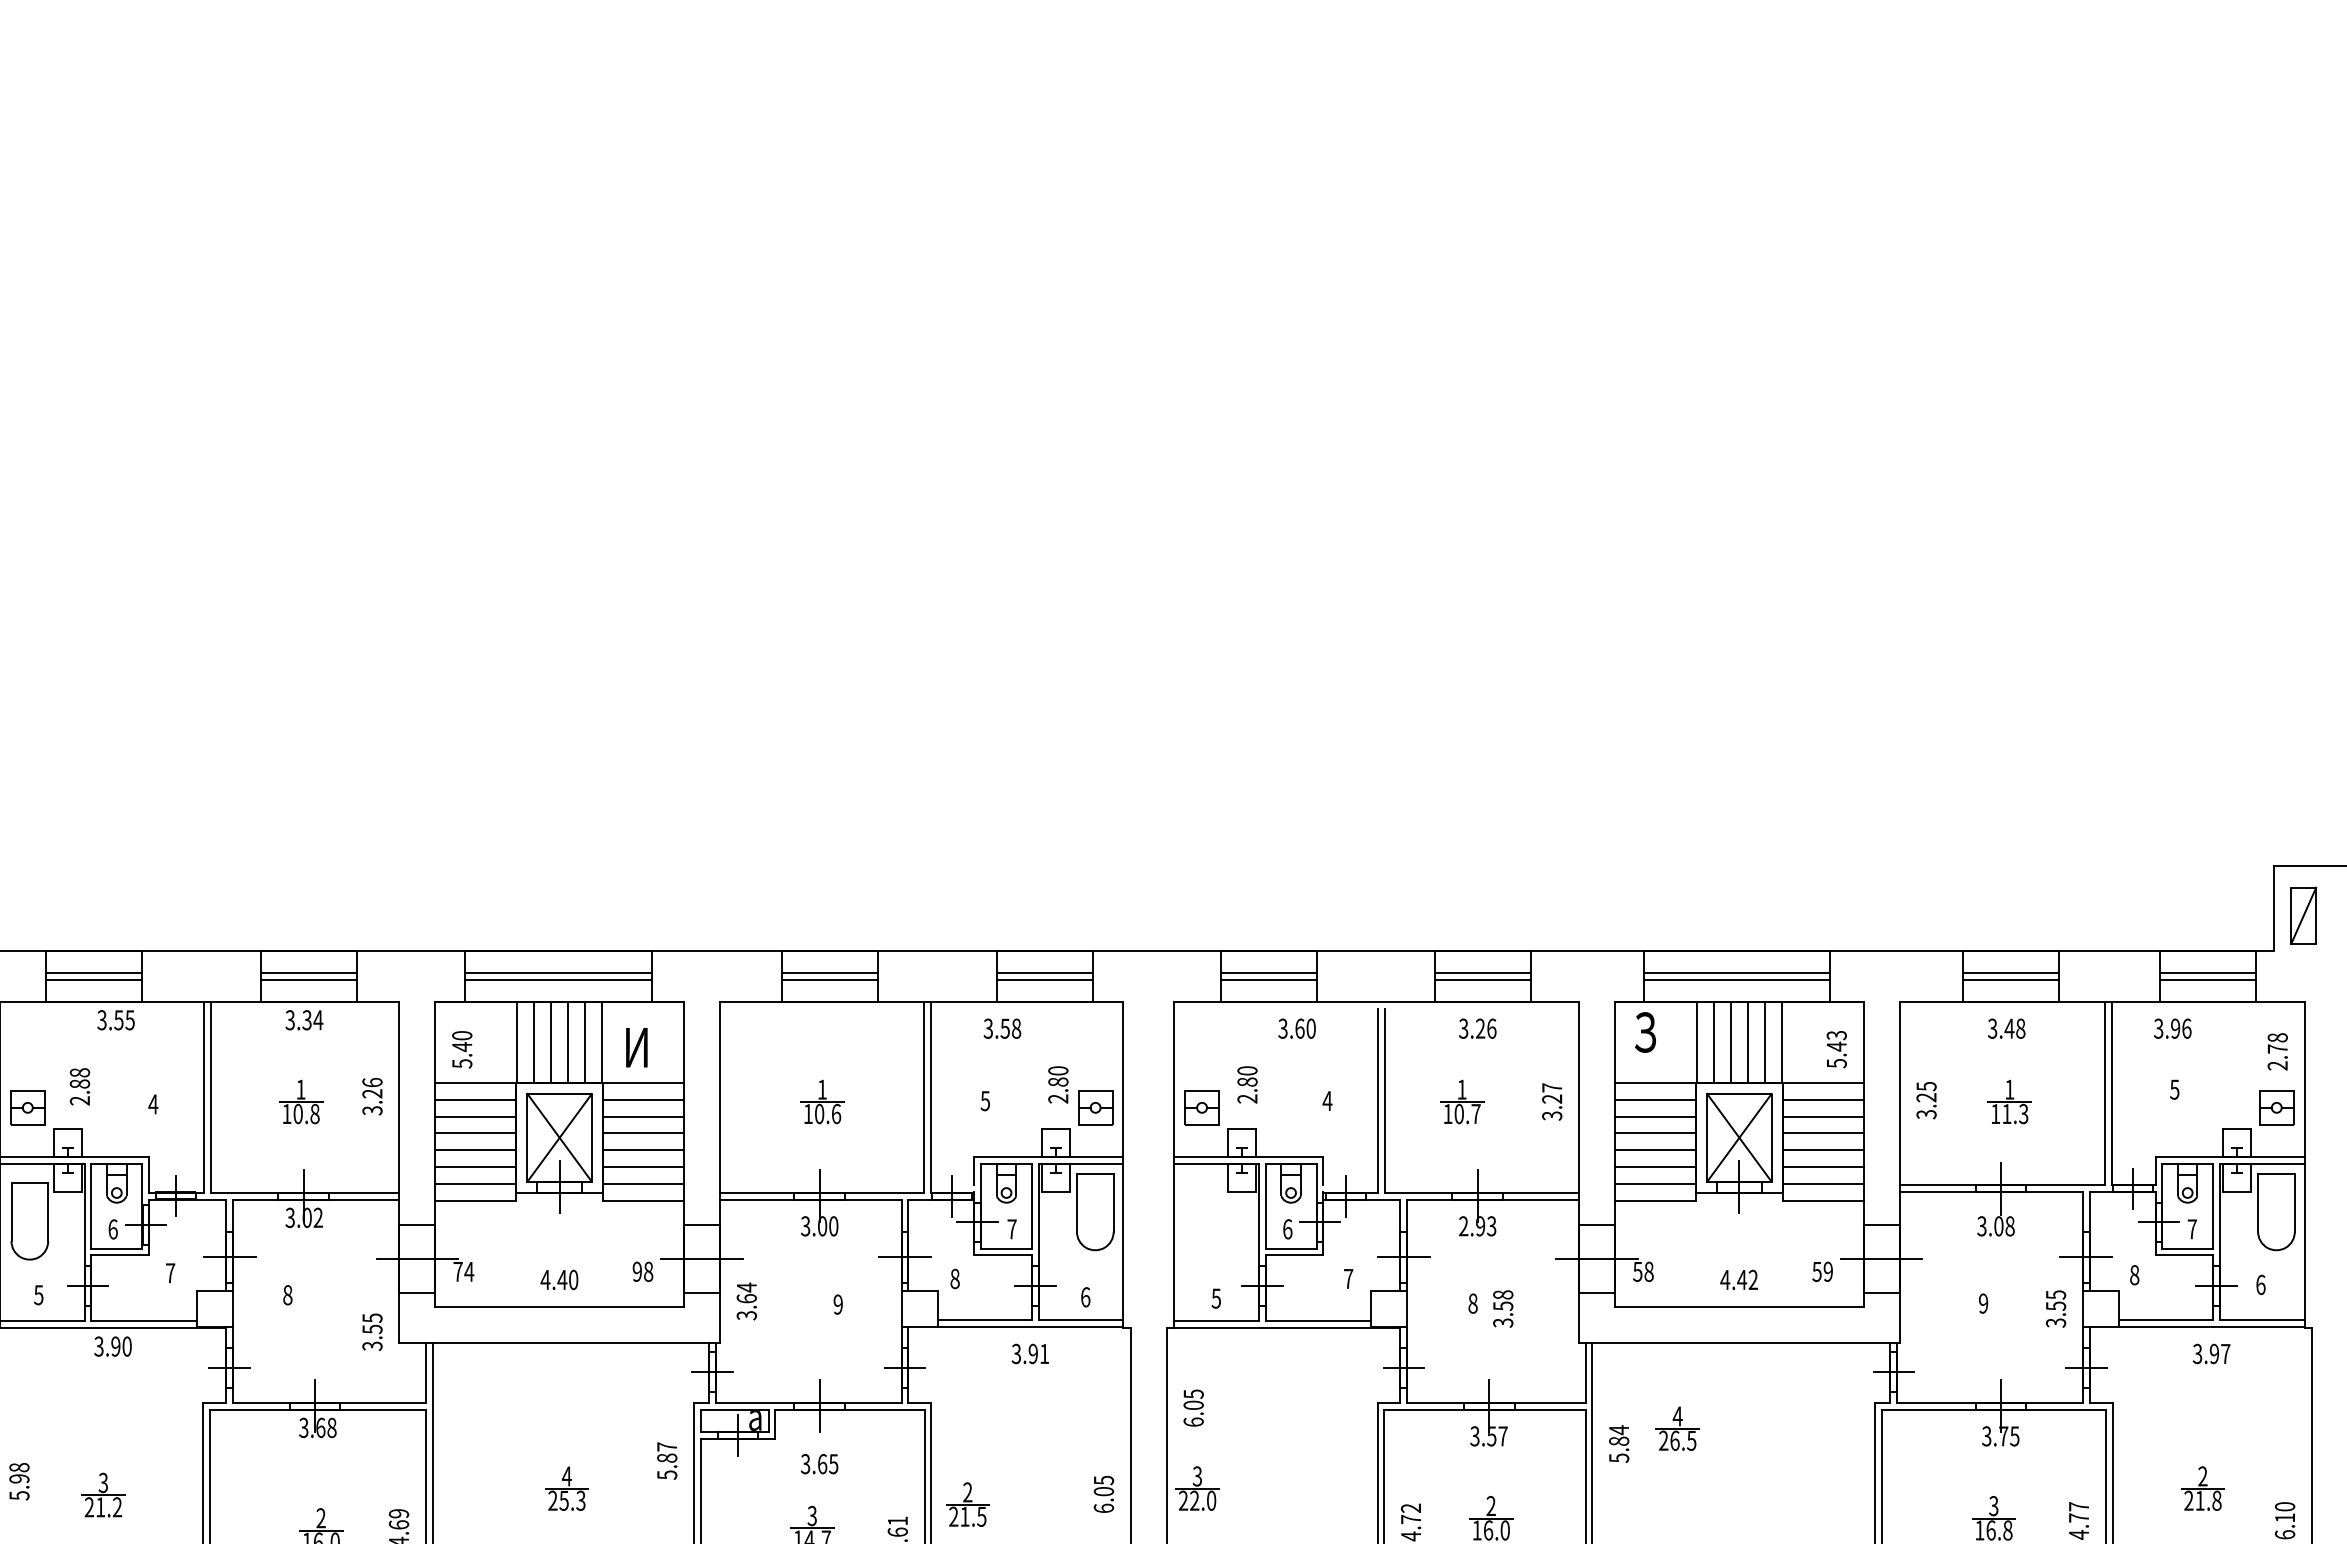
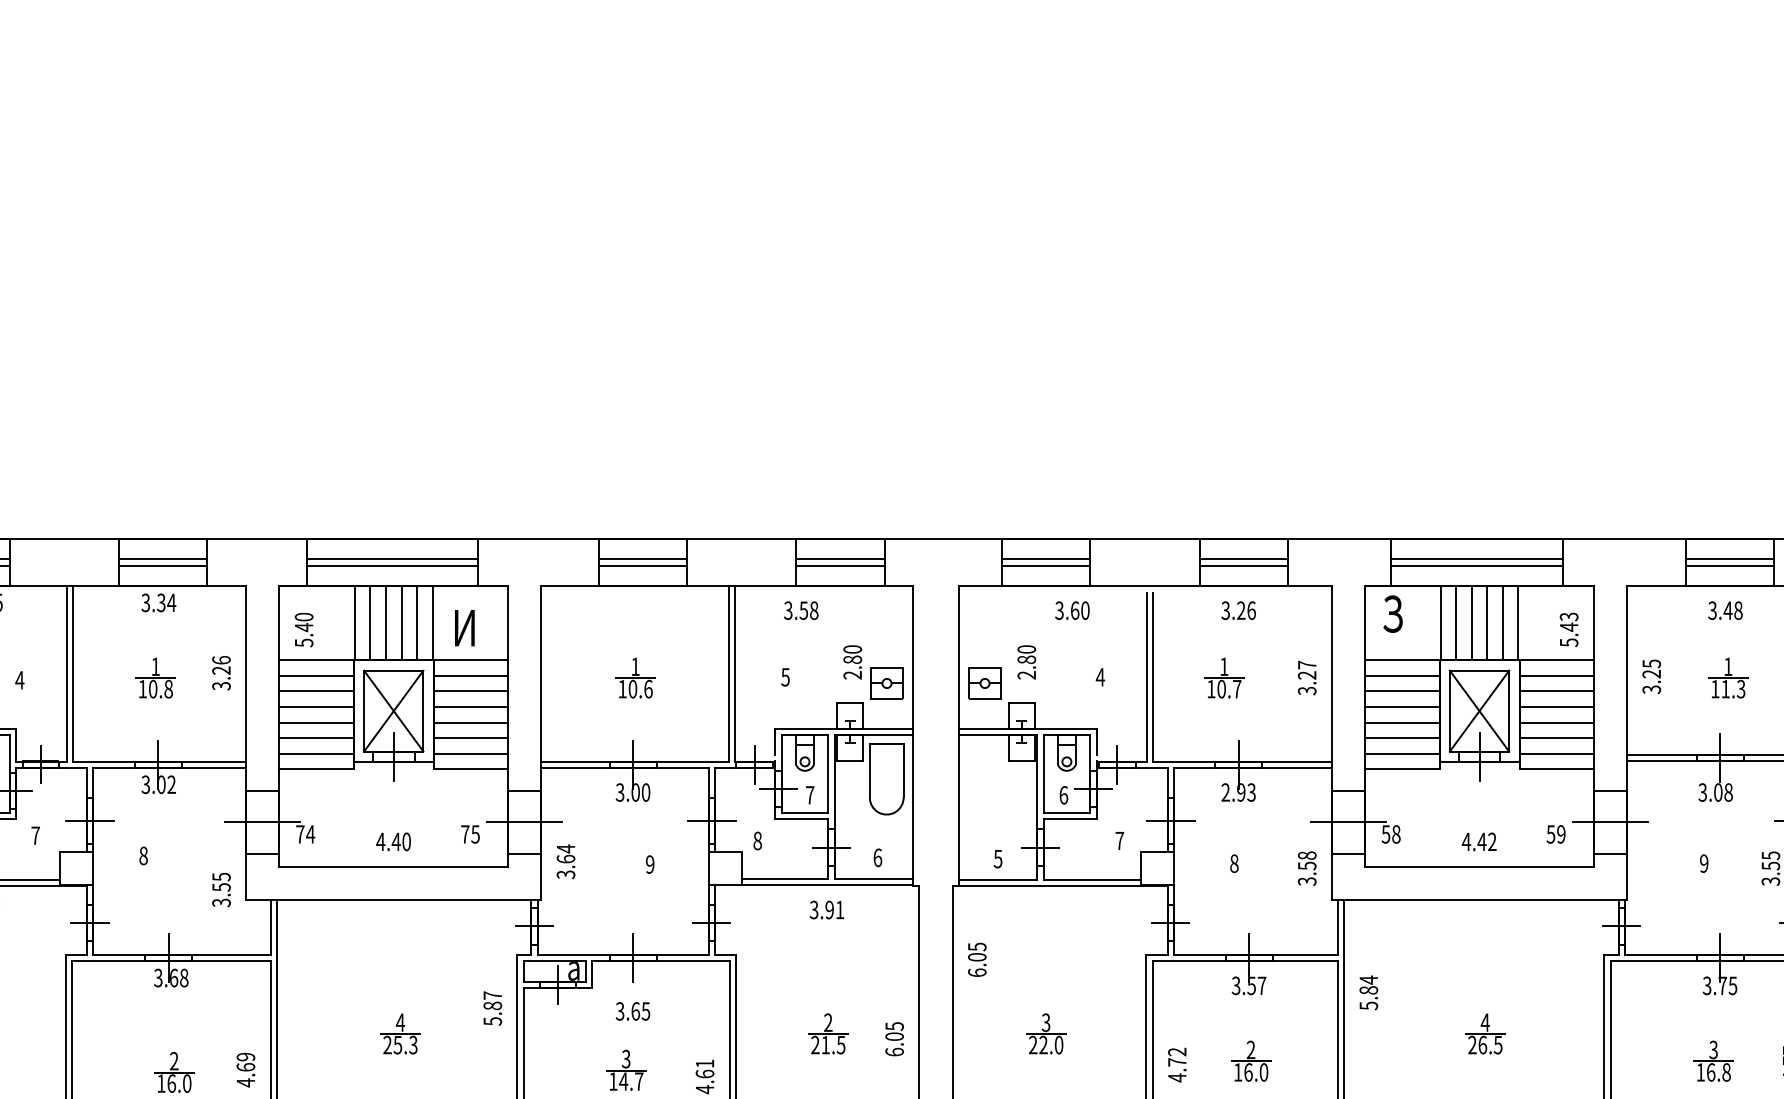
text: (642, 1271) -> (470, 834), 98 -> 75
text: (1503, 1308) -> (1307, 868), moved
part: (1677, 1428) -> (1485, 1033), moved
part: (1197, 1488) -> (1046, 1033), moved
part: (967, 1504) -> (828, 1033), moved

